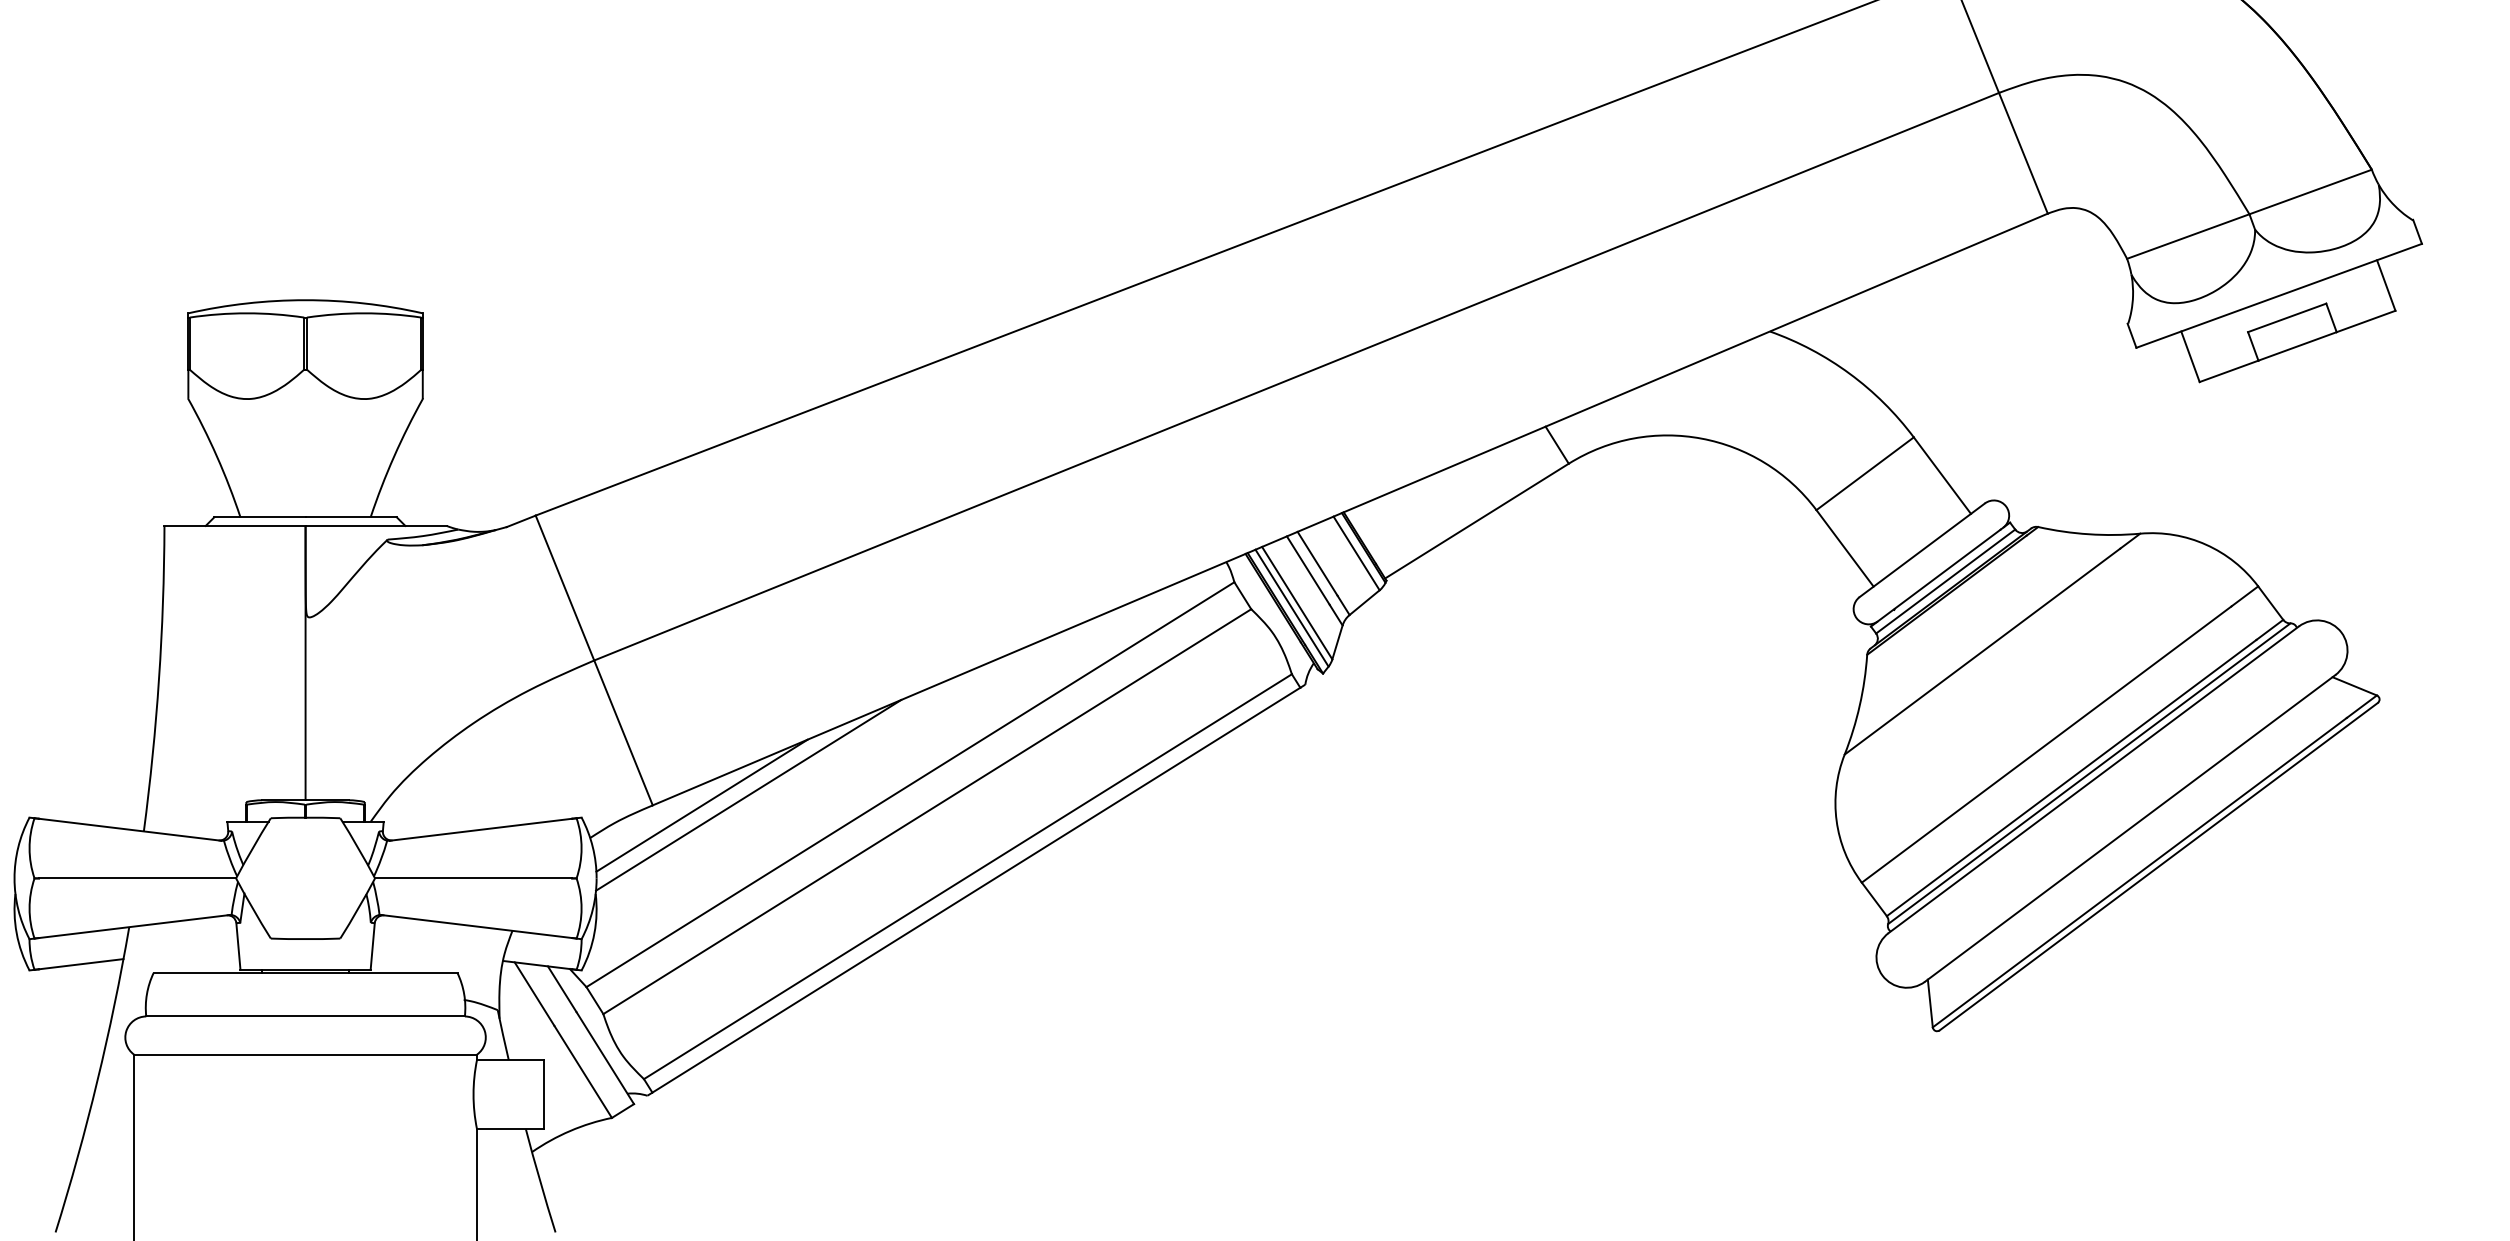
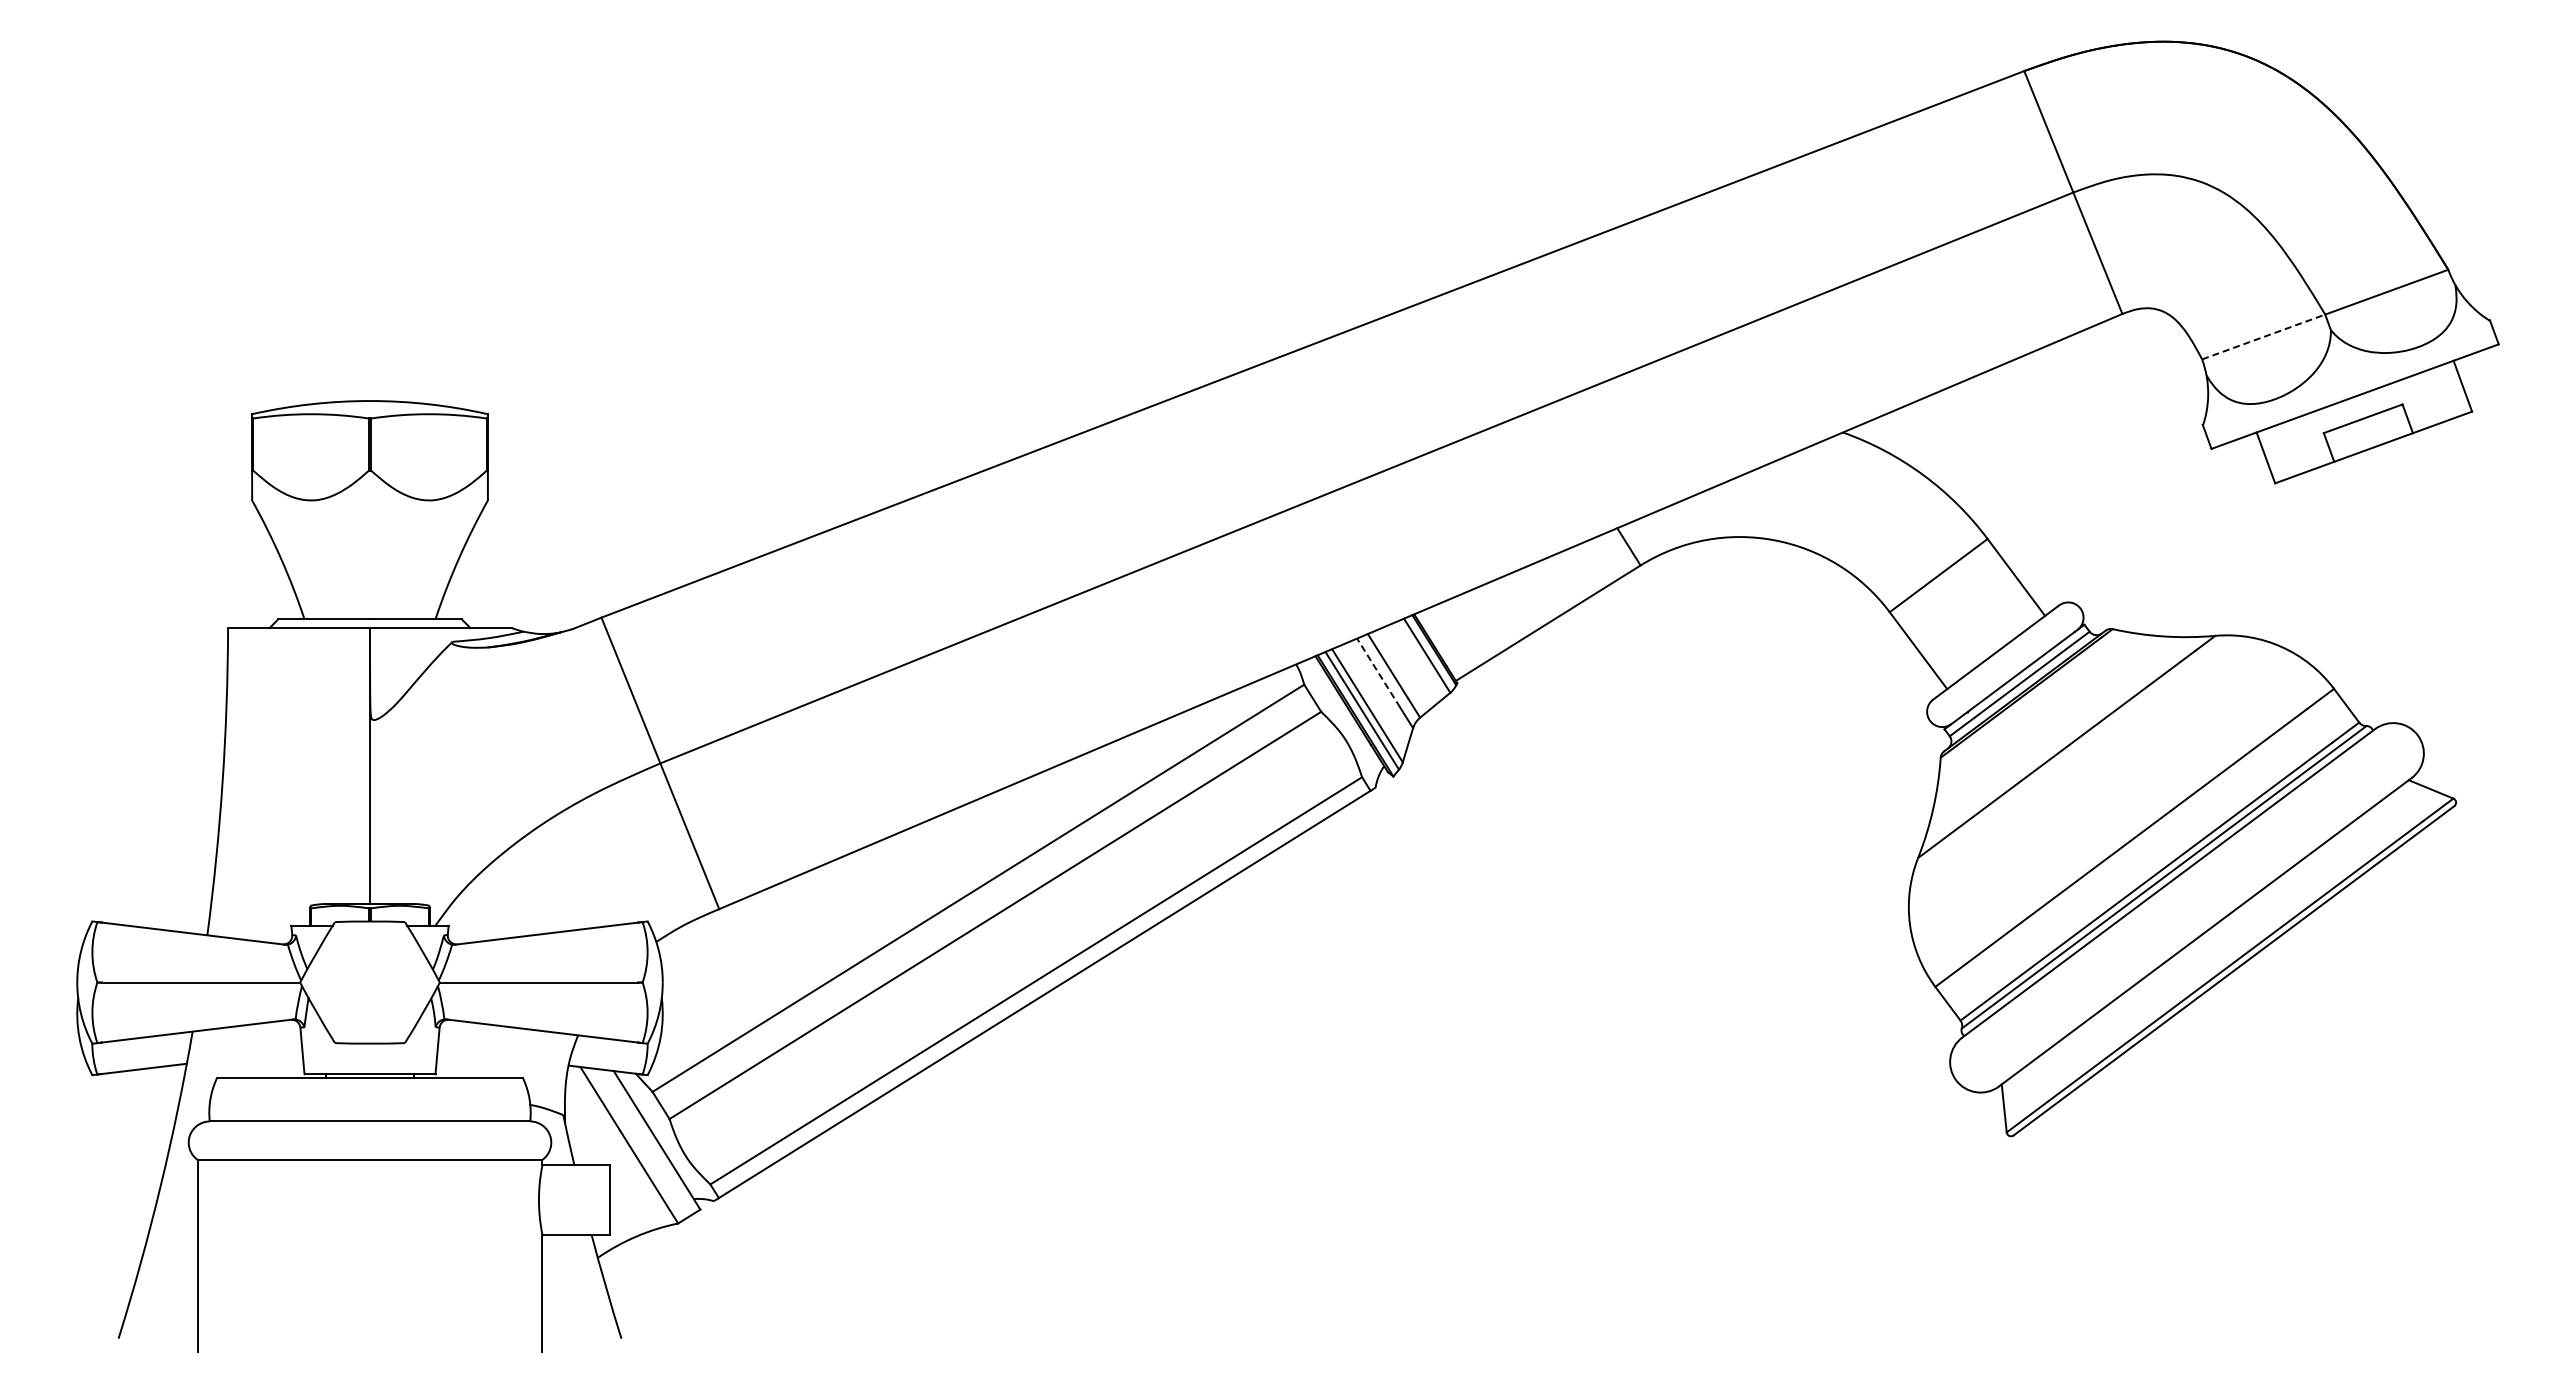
line: (2189, 236) -> (2264, 336), solid -> dashed
line: (1308, 571) -> (1378, 673), solid -> dashed
line: (748, 794) -> (815, 898), removed
line: (701, 805) -> (768, 909), removed

